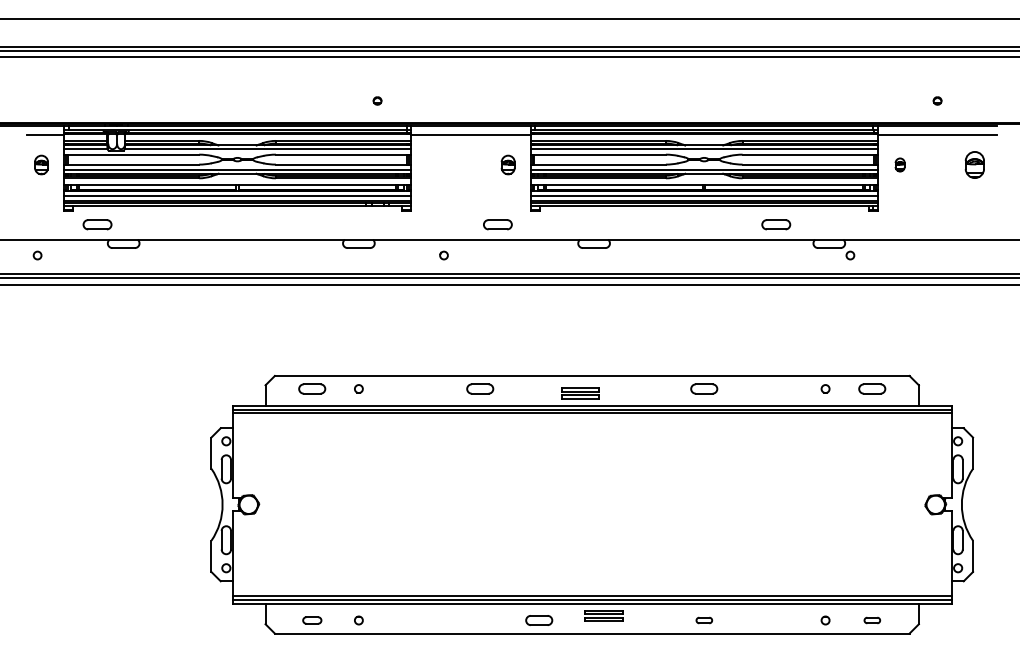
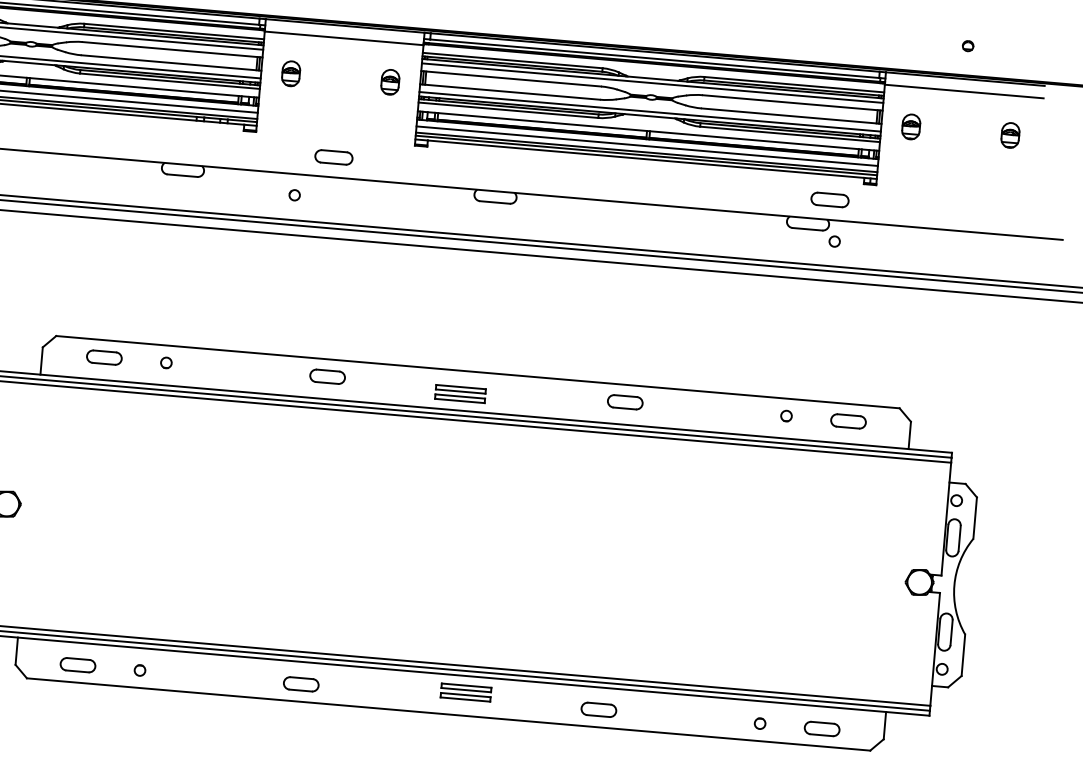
part: (433, 164) -> (291, 73), added
part: (899, 164) -> (910, 126), size x1.43
part: (974, 164) -> (1009, 134), size x0.71
part: (497, 224) -> (333, 157), moved
part: (776, 224) -> (830, 199), moved
part: (312, 620) -> (78, 665), size x1.43
part: (539, 620) -> (301, 684), moved
part: (704, 620) -> (599, 709), size x1.67
part: (872, 620) -> (822, 729), size x1.67

